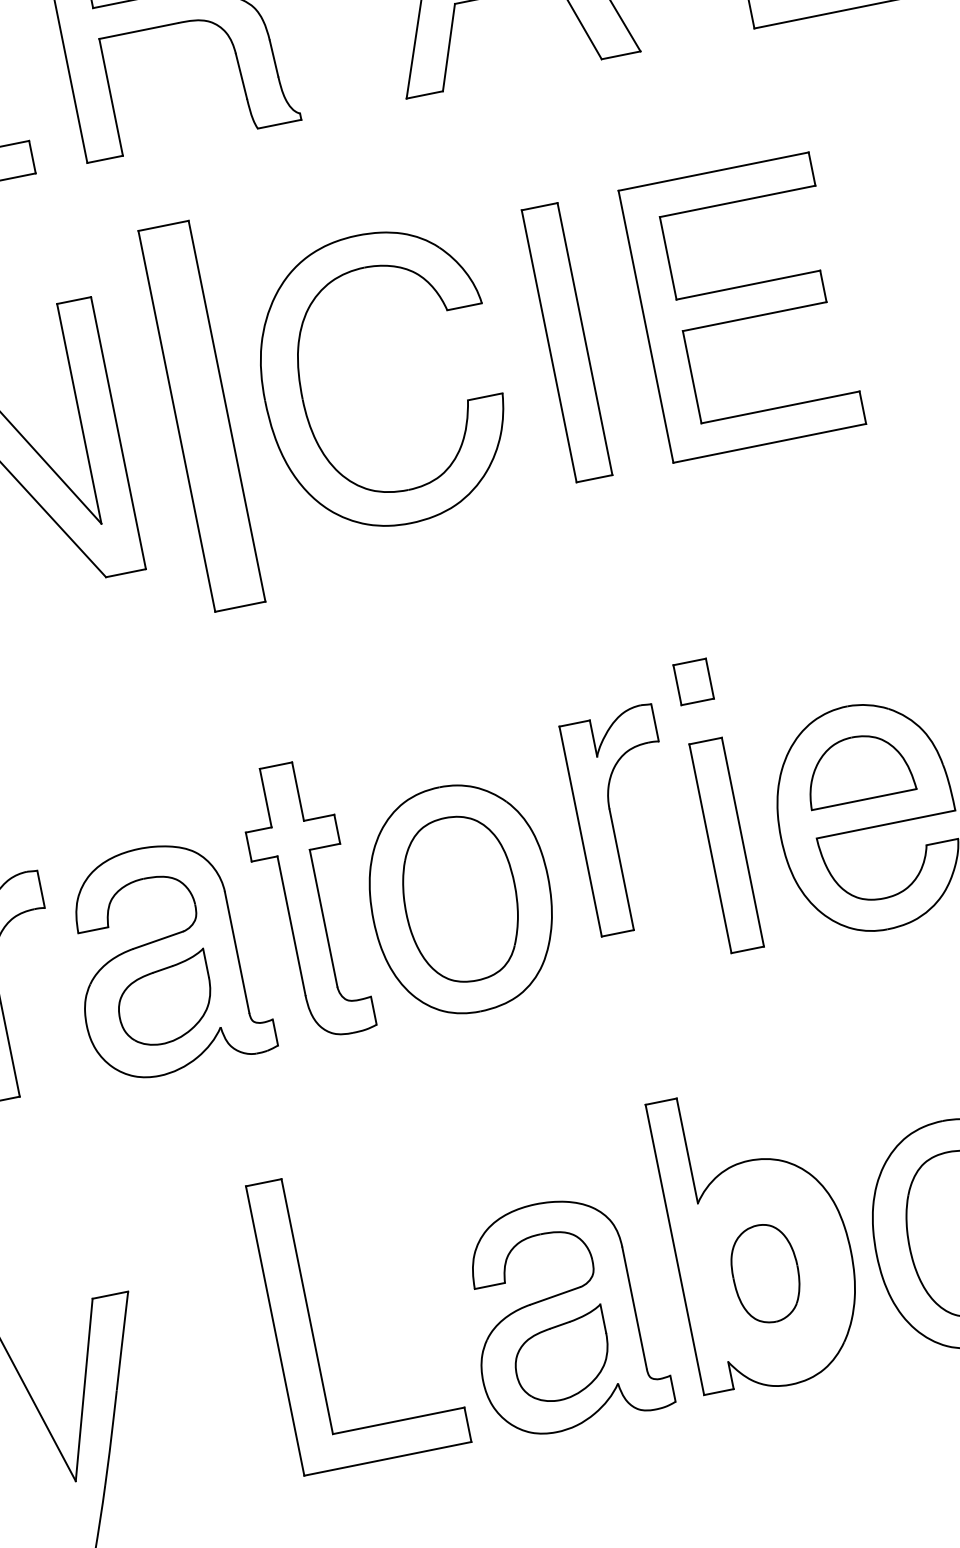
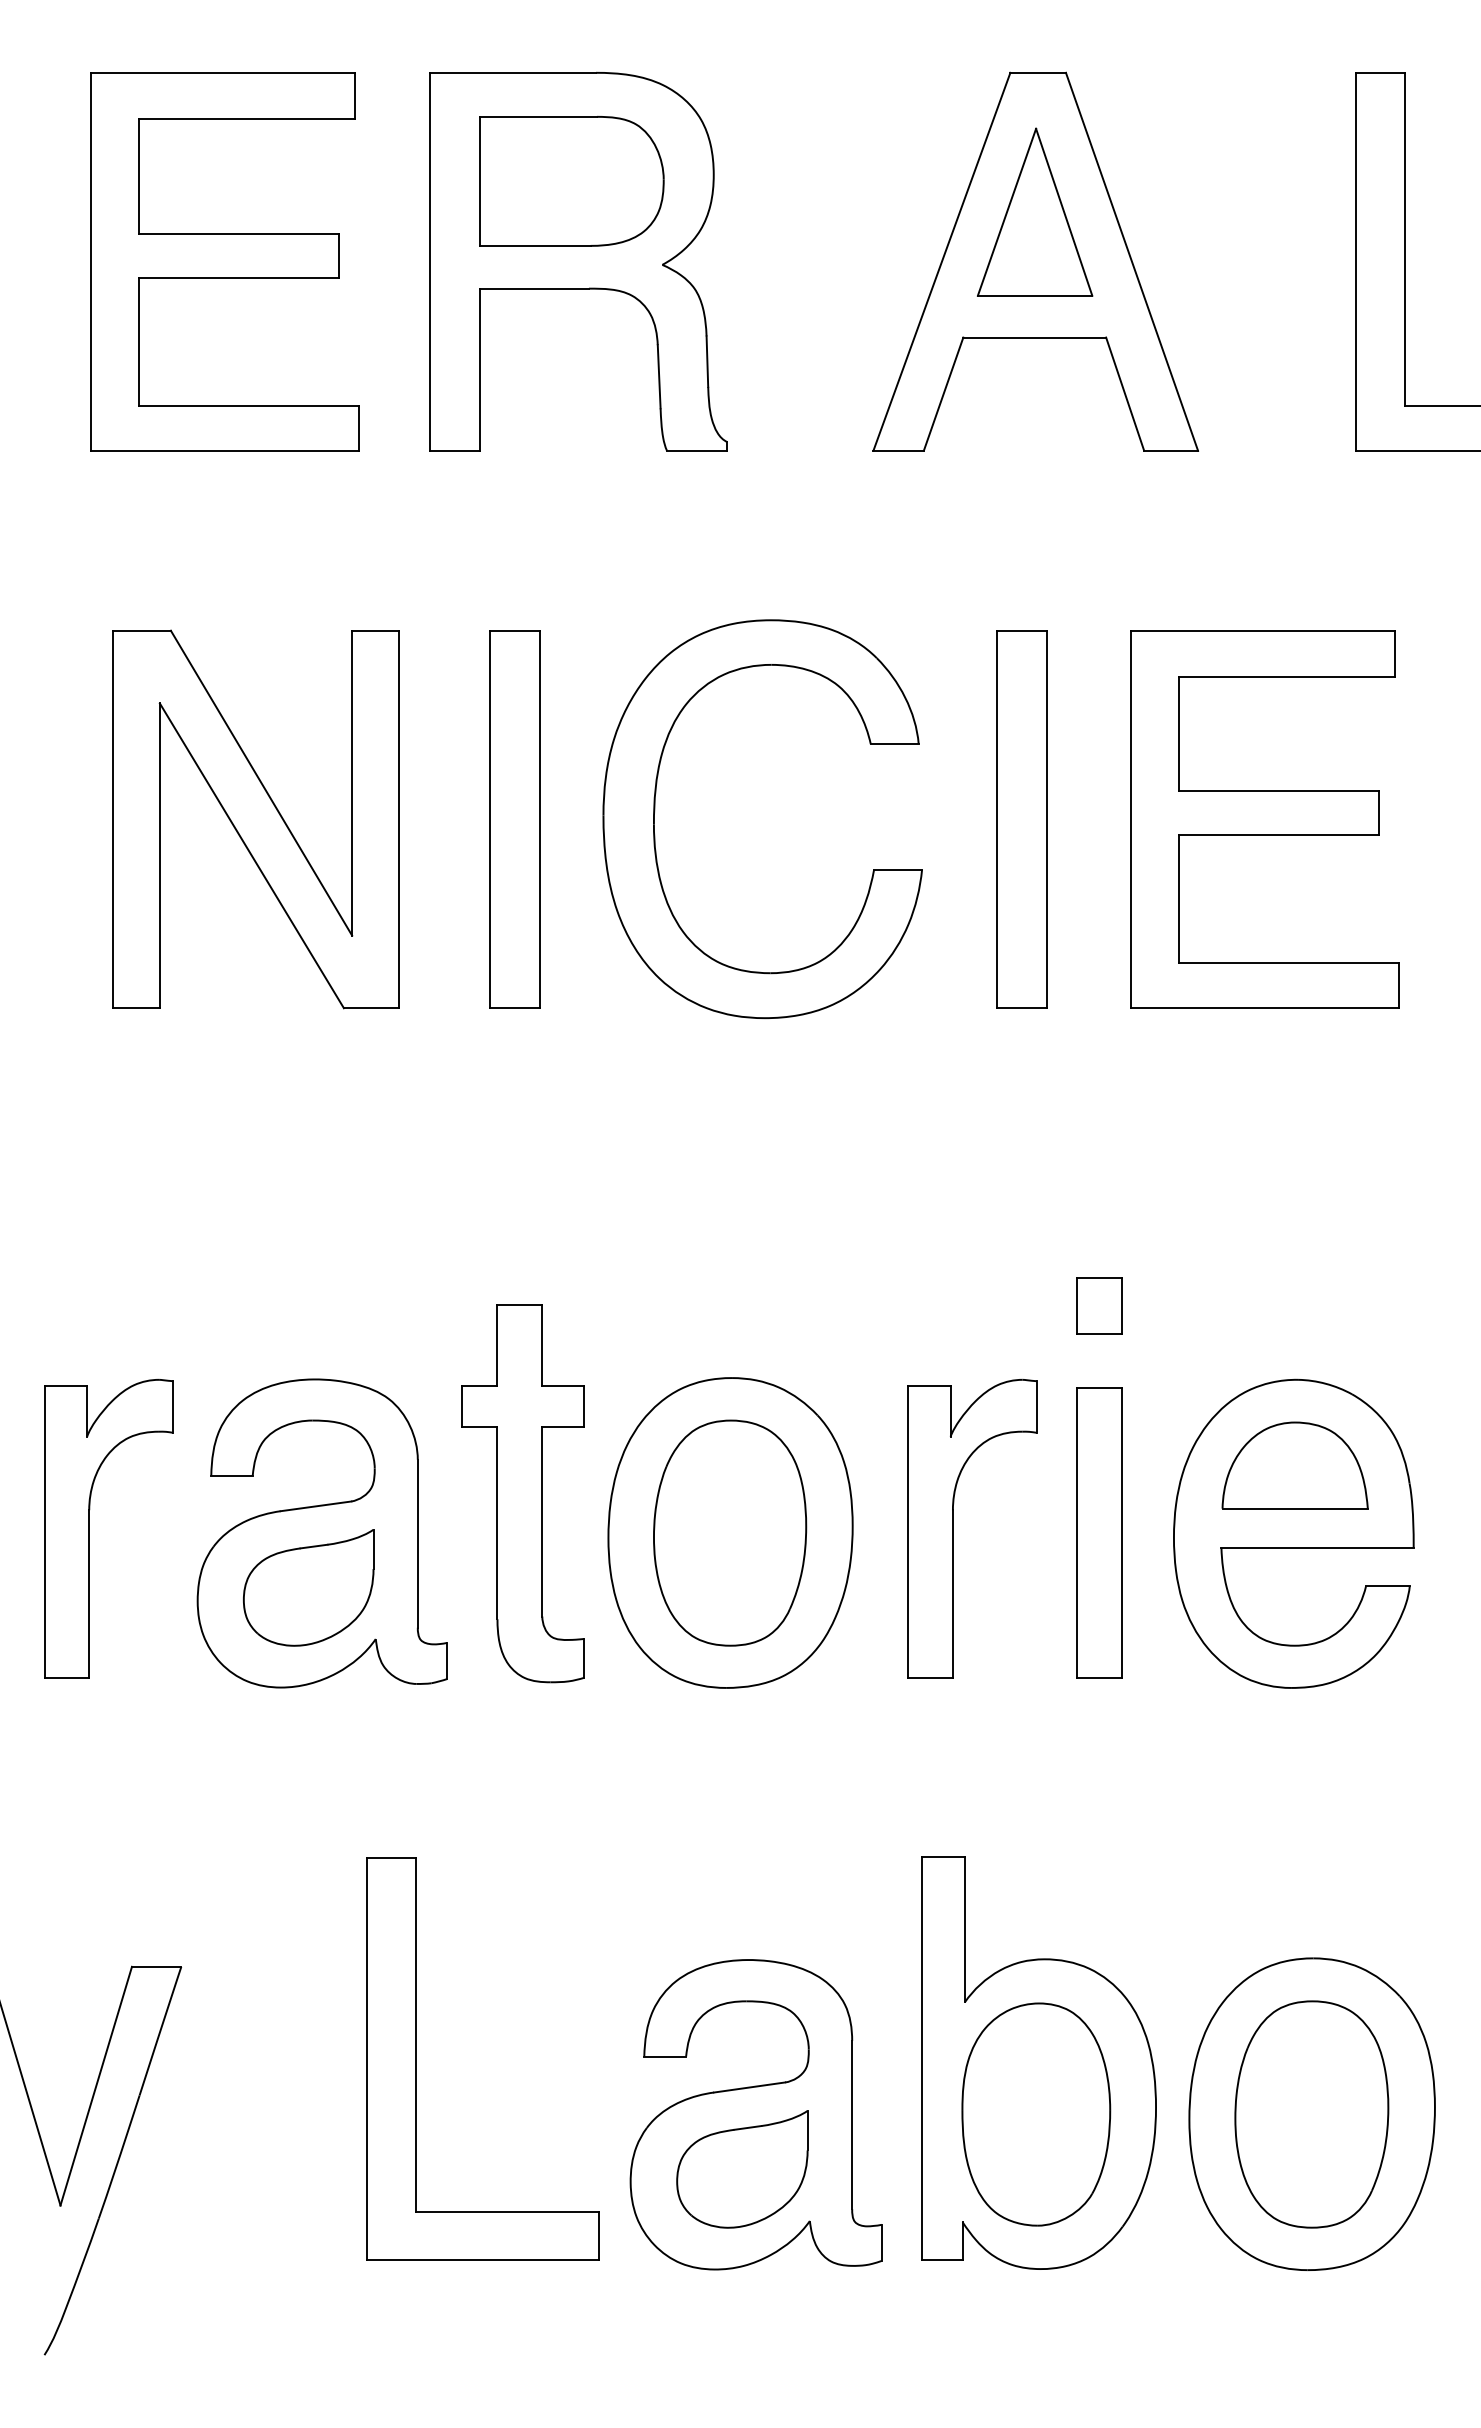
part: (201, 416) -> (514, 819), size x0.71
part: (612, 822) -> (953, 1528), moved
part: (765, 1273) -> (1036, 2114), size x1.67

